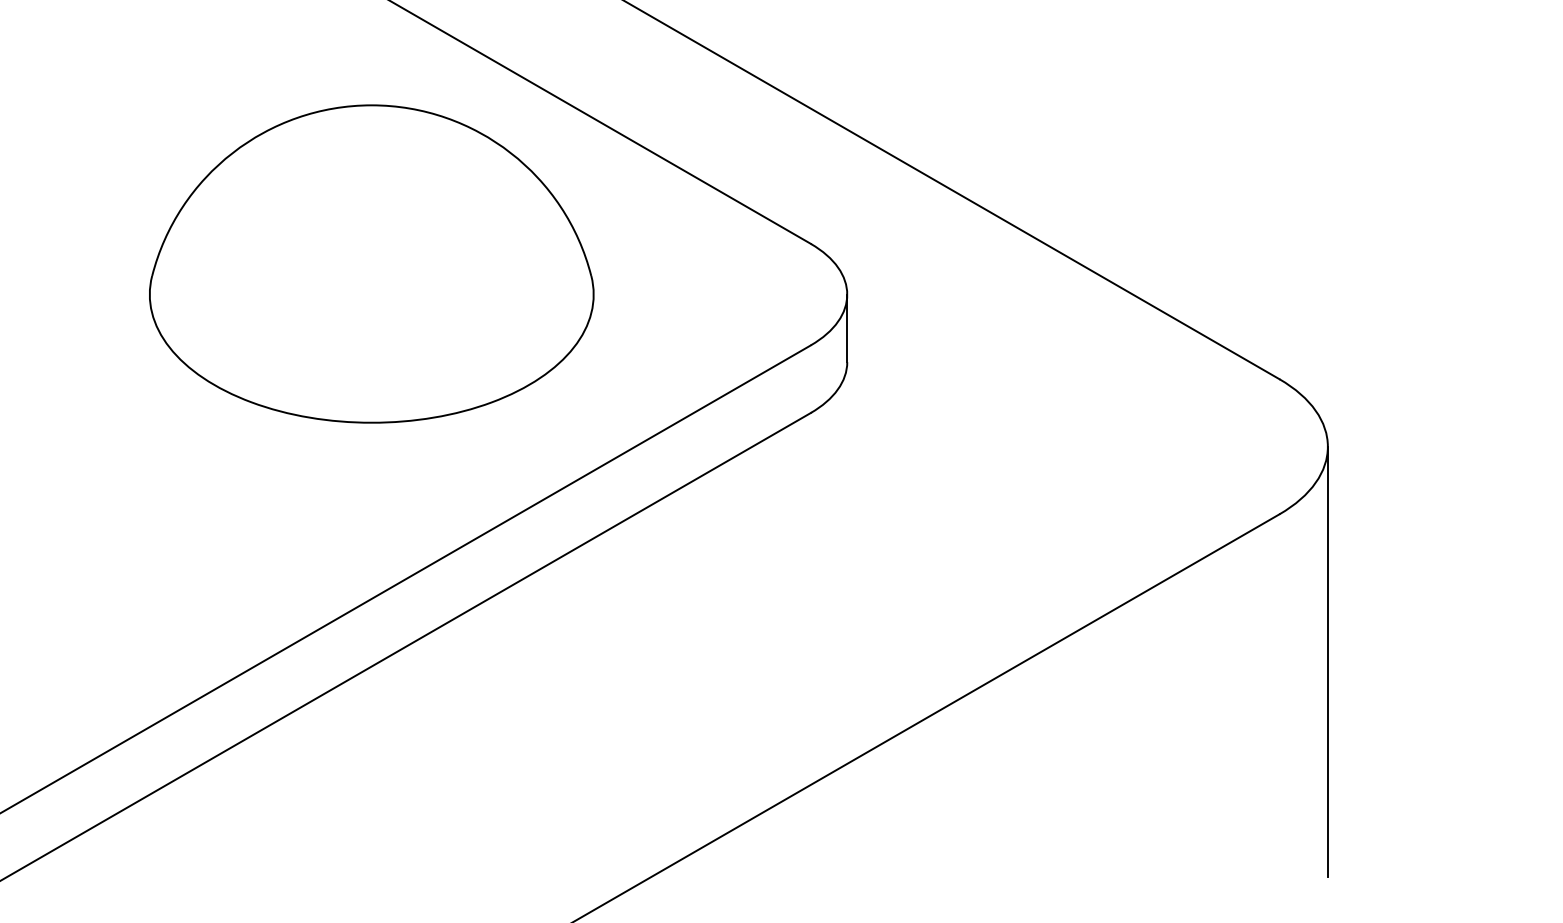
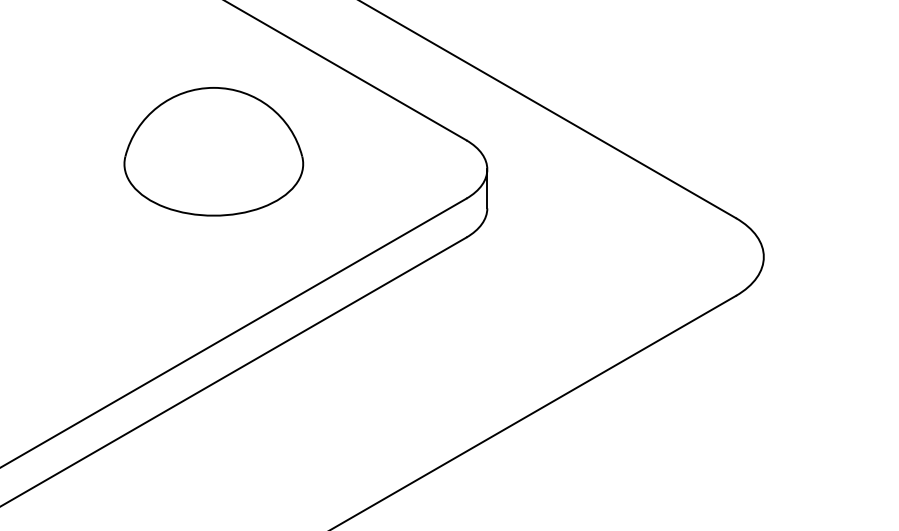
part: (371, 263) -> (213, 151), size x0.7
line: (1327, 661) -> (763, 380), removed

